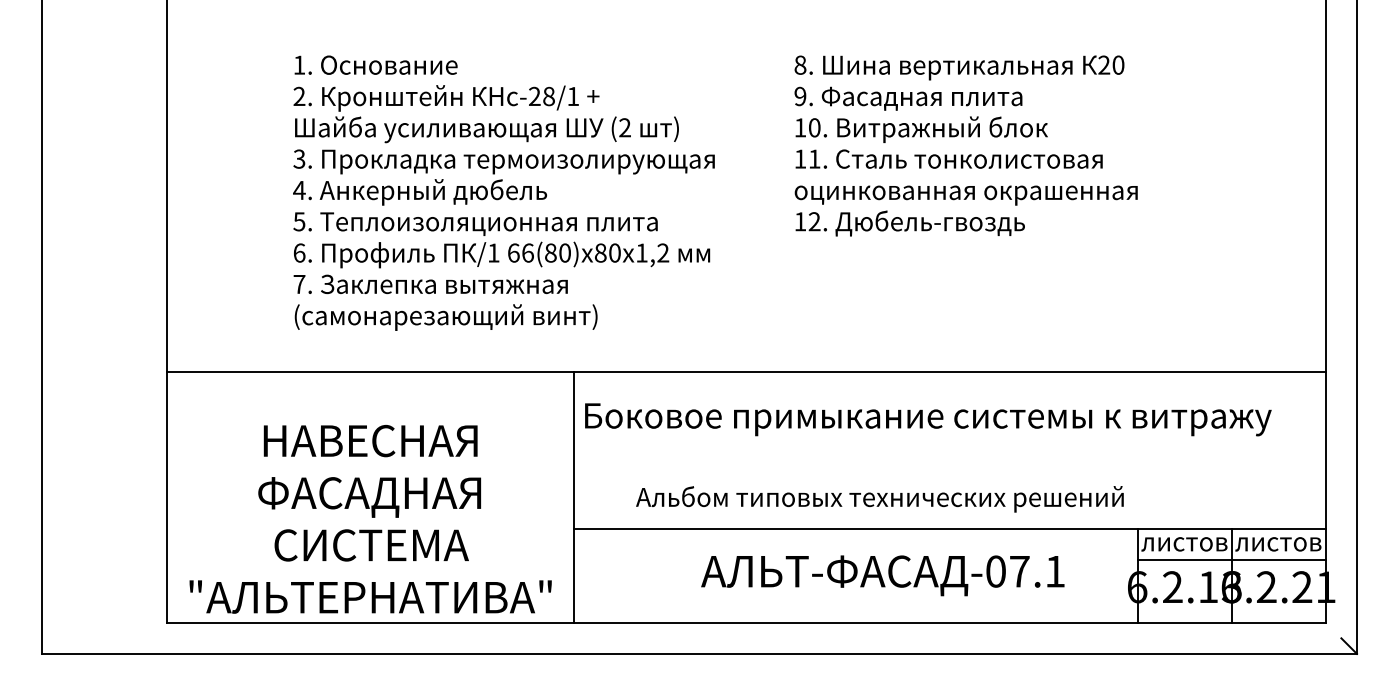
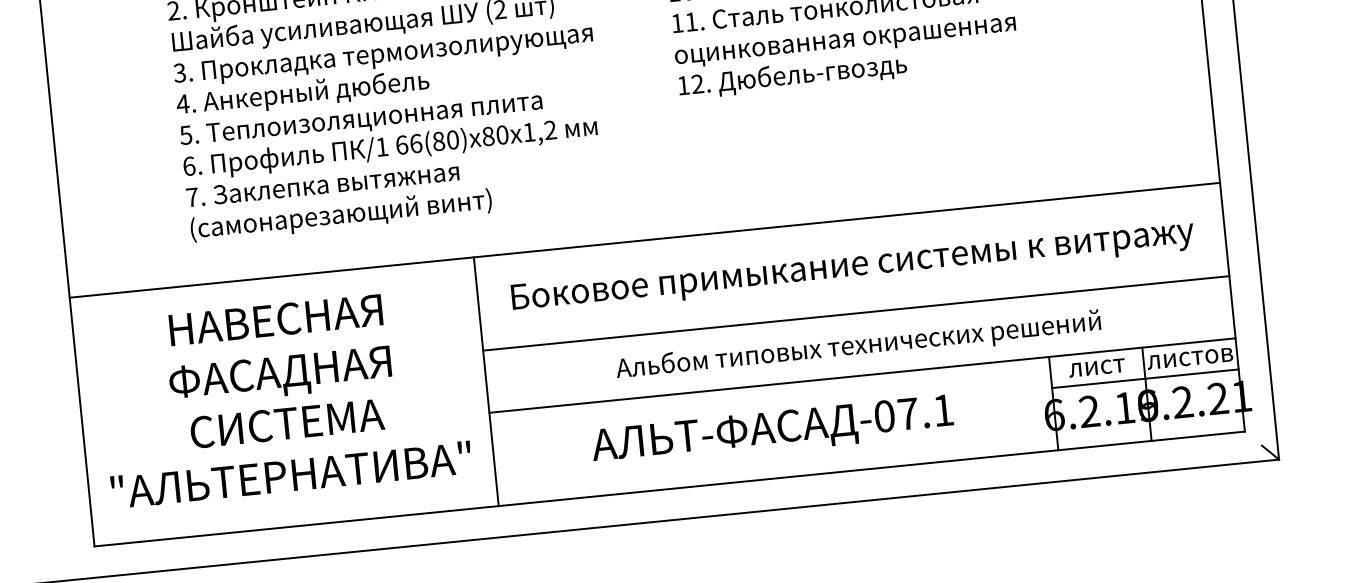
text: (928, 419) -> (853, 266), moved
line: (949, 466) -> (855, 313), added
text: (879, 499) -> (858, 346), moved
text: (370, 519) -> (283, 398), moved
text: (1184, 544) -> (1096, 368), листов -> лист
text: (882, 575) -> (772, 431), moved
text: (1231, 587) -> (1147, 406), 6.2.13 -> 6.2.19

